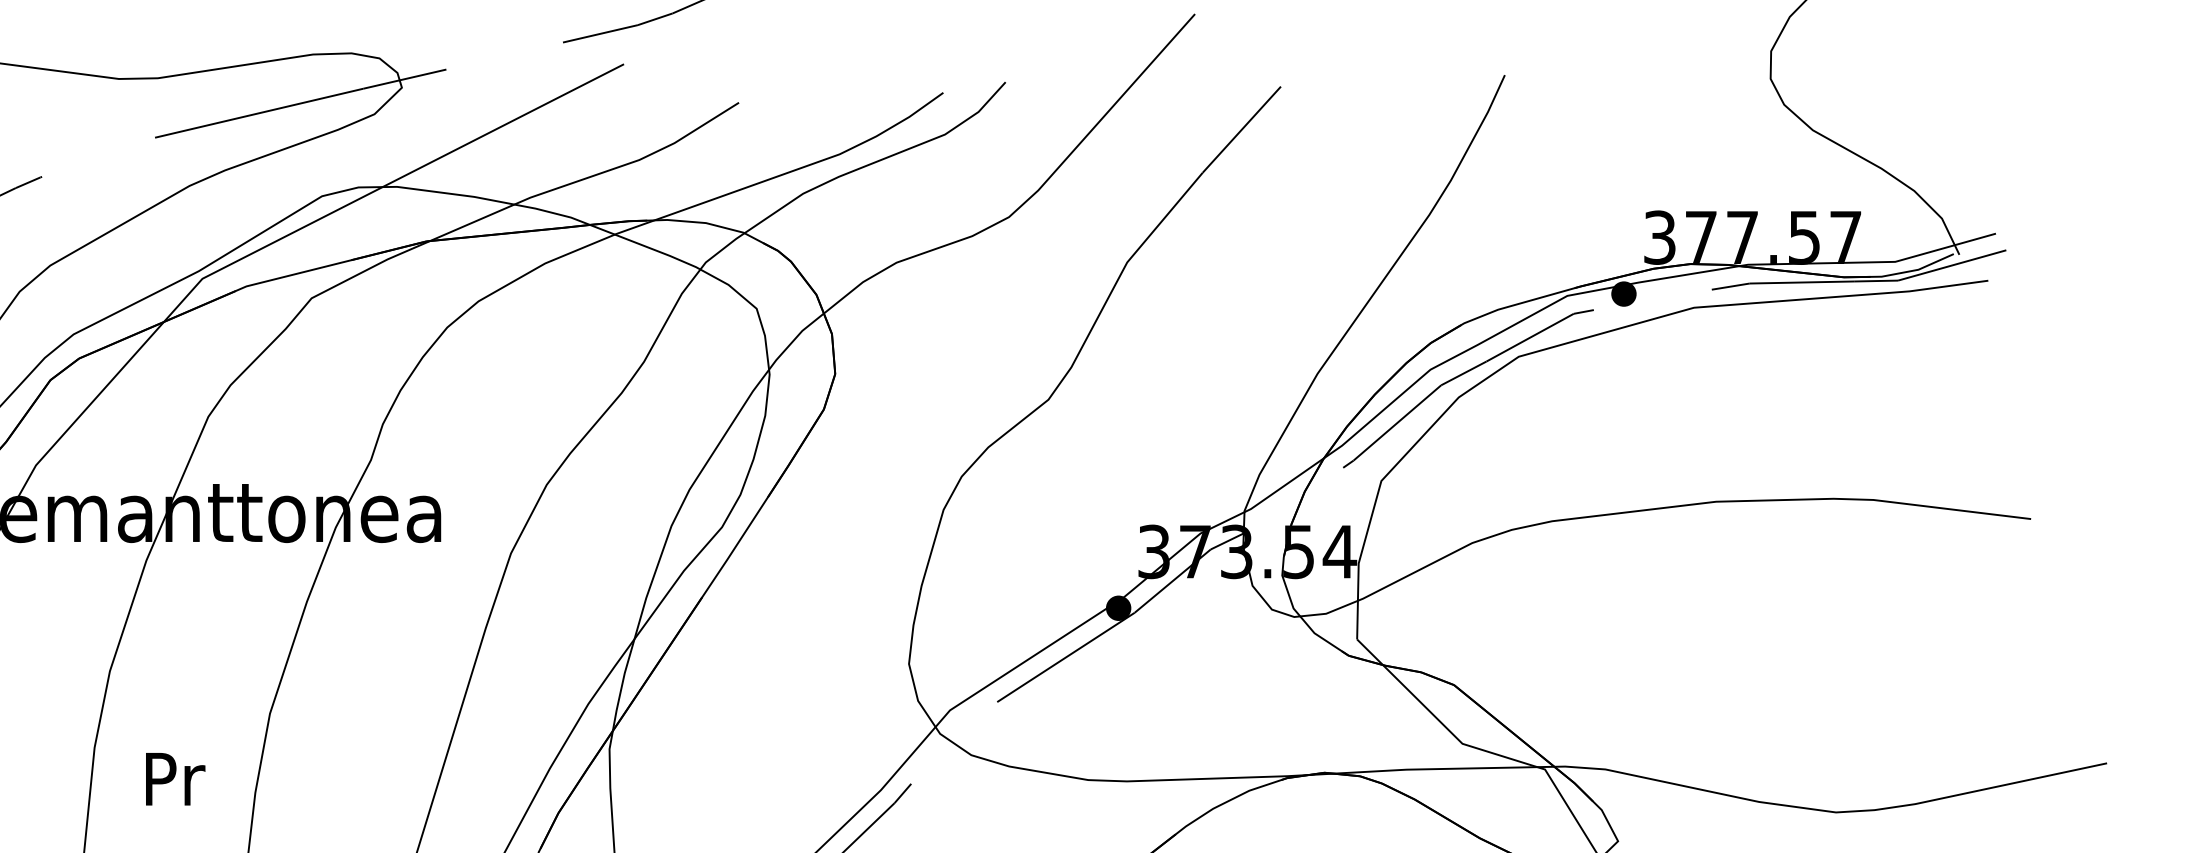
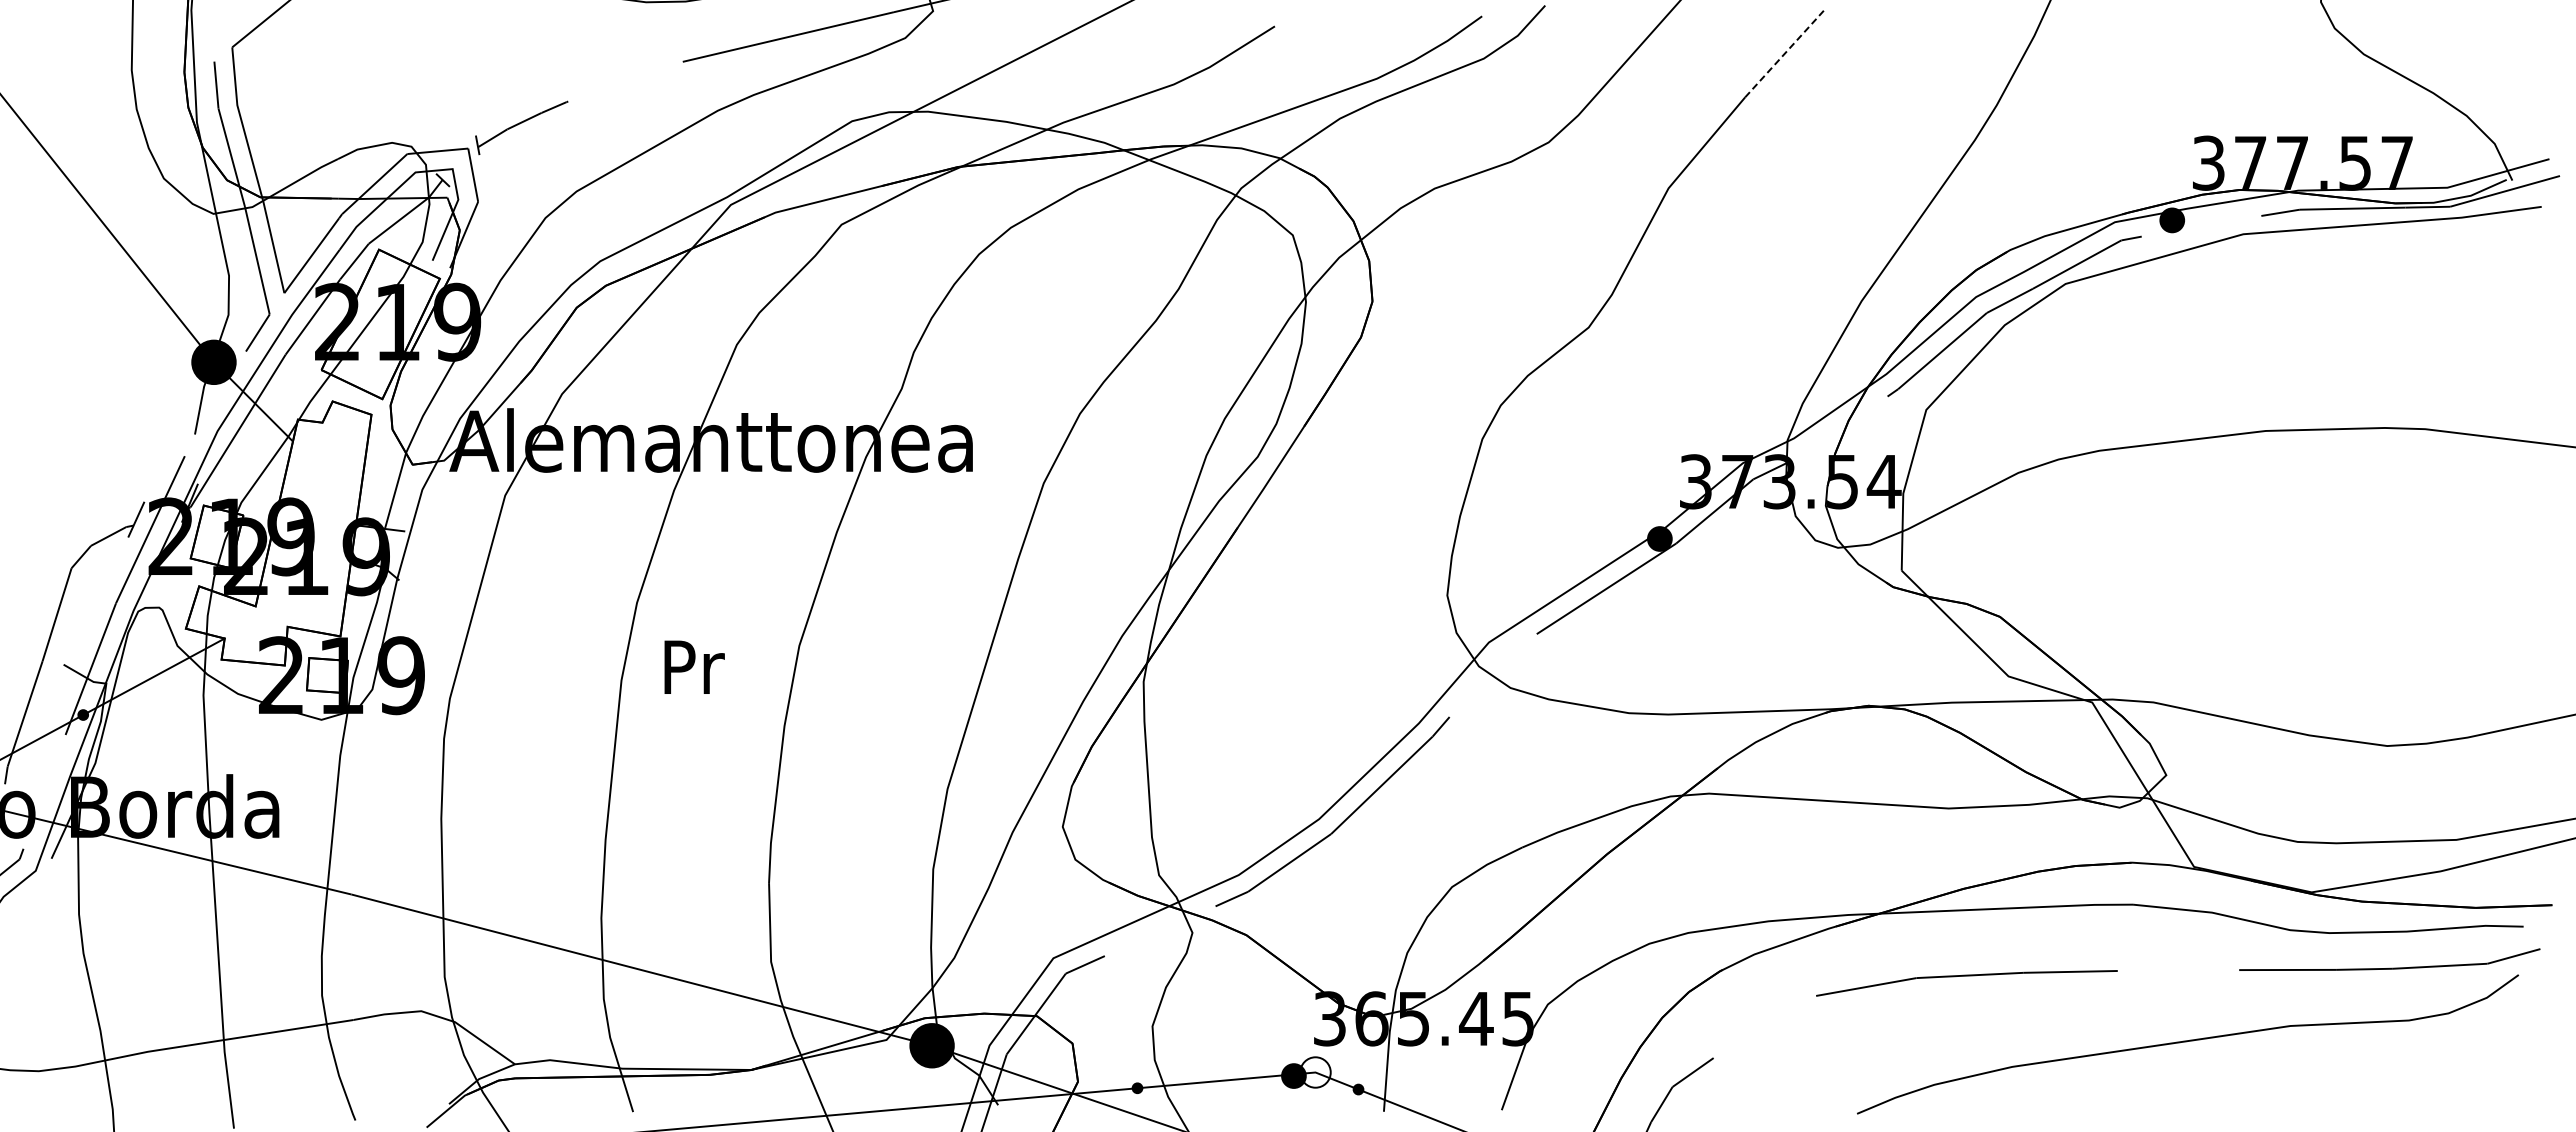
line: (1241, 129) -> (1784, 53), solid -> dashed
text: (175, 778) -> (694, 666), moved

